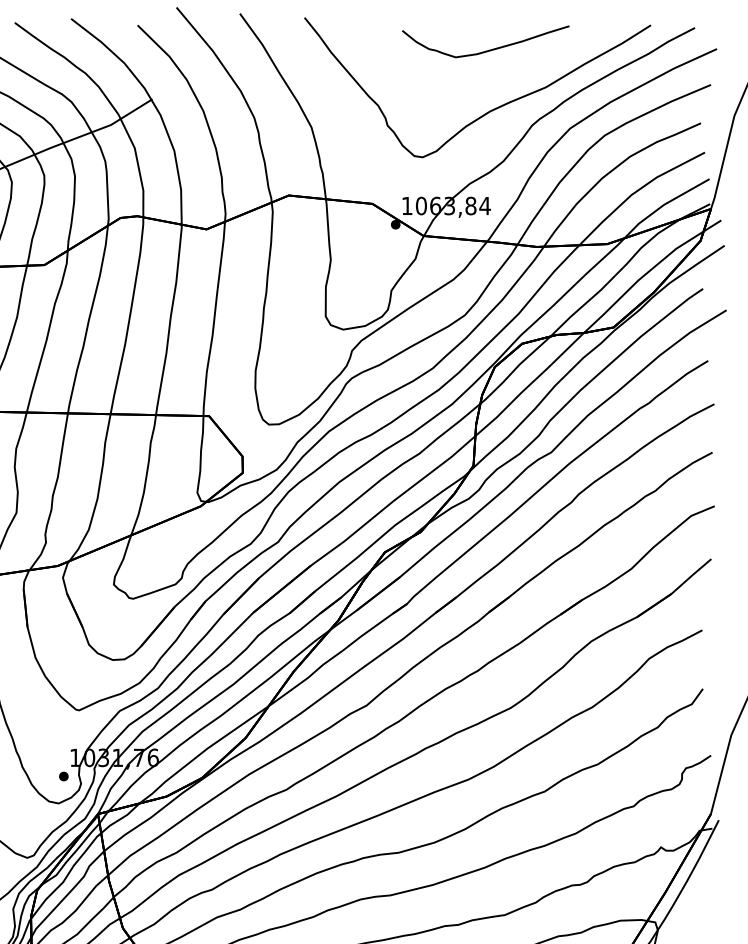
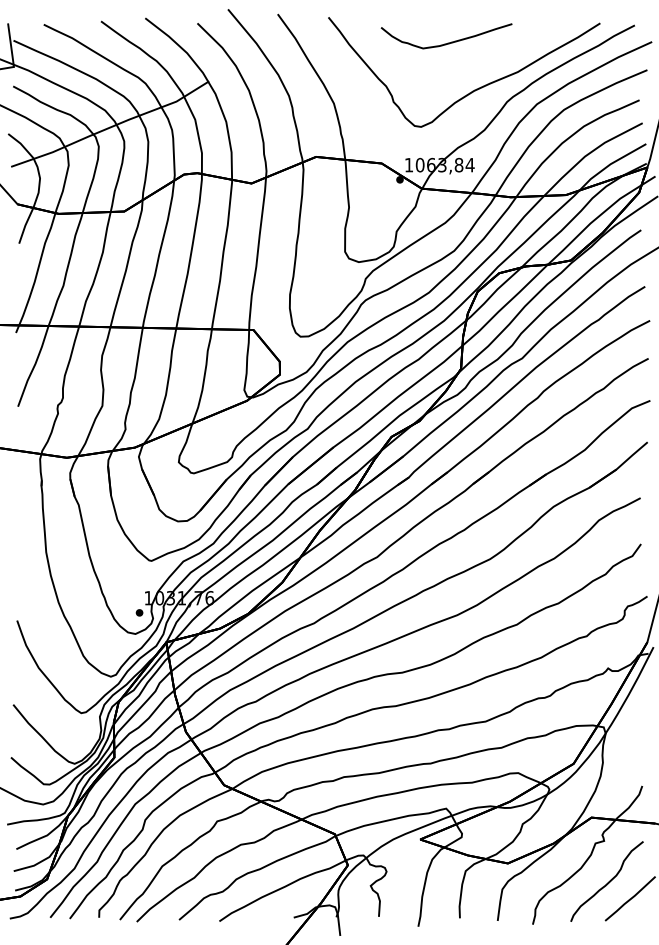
curve: (486, 49) -> (447, 42), moved

